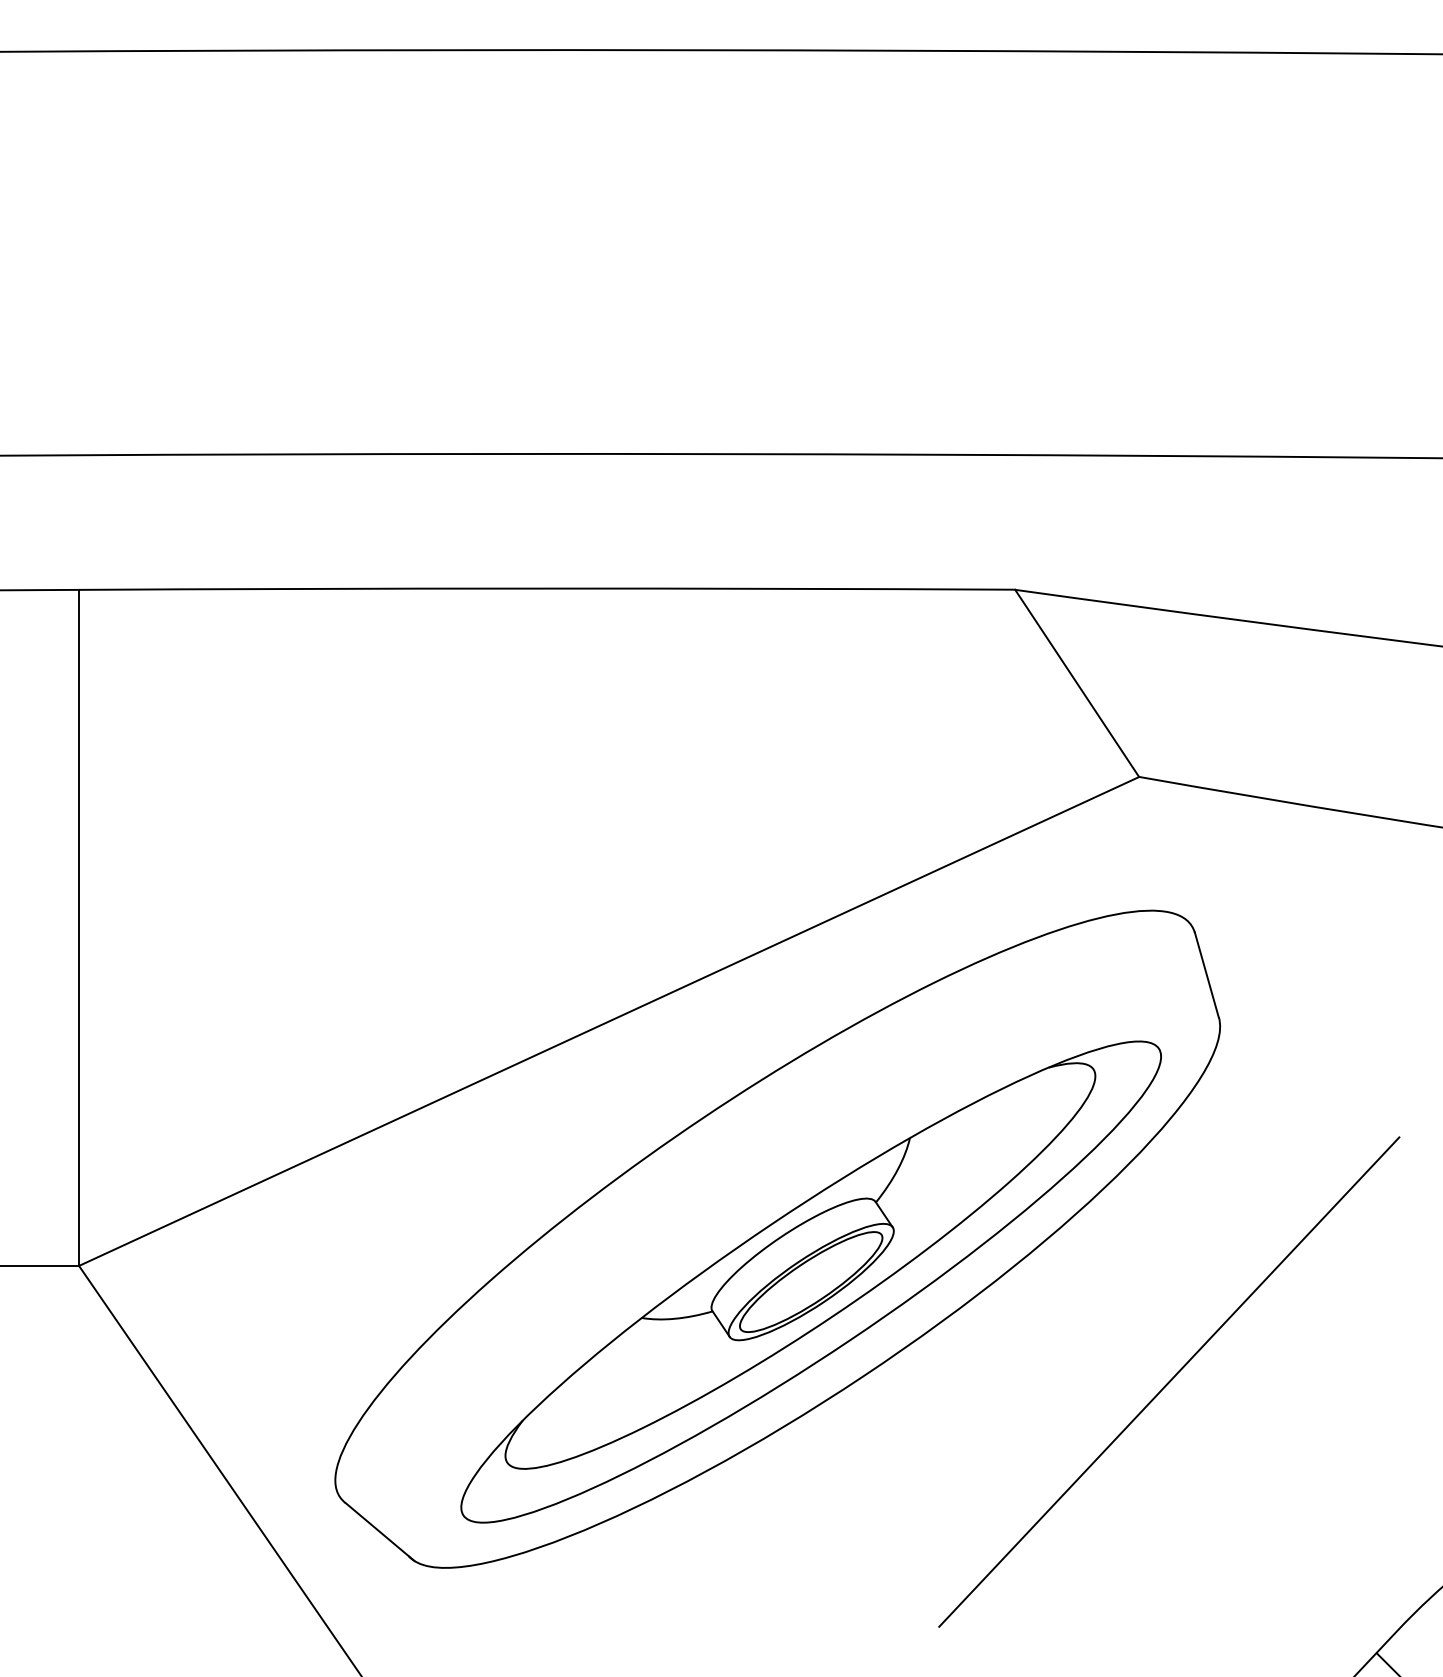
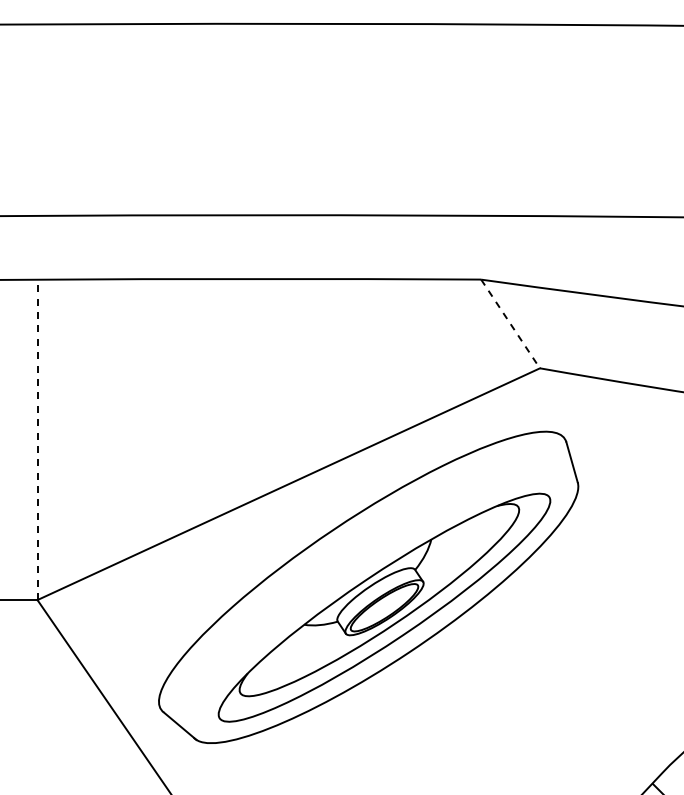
line: (1077, 684) -> (510, 324), solid -> dashed
line: (79, 927) -> (37, 439), solid -> dashed
line: (1169, 1382) -> (554, 655), removed

